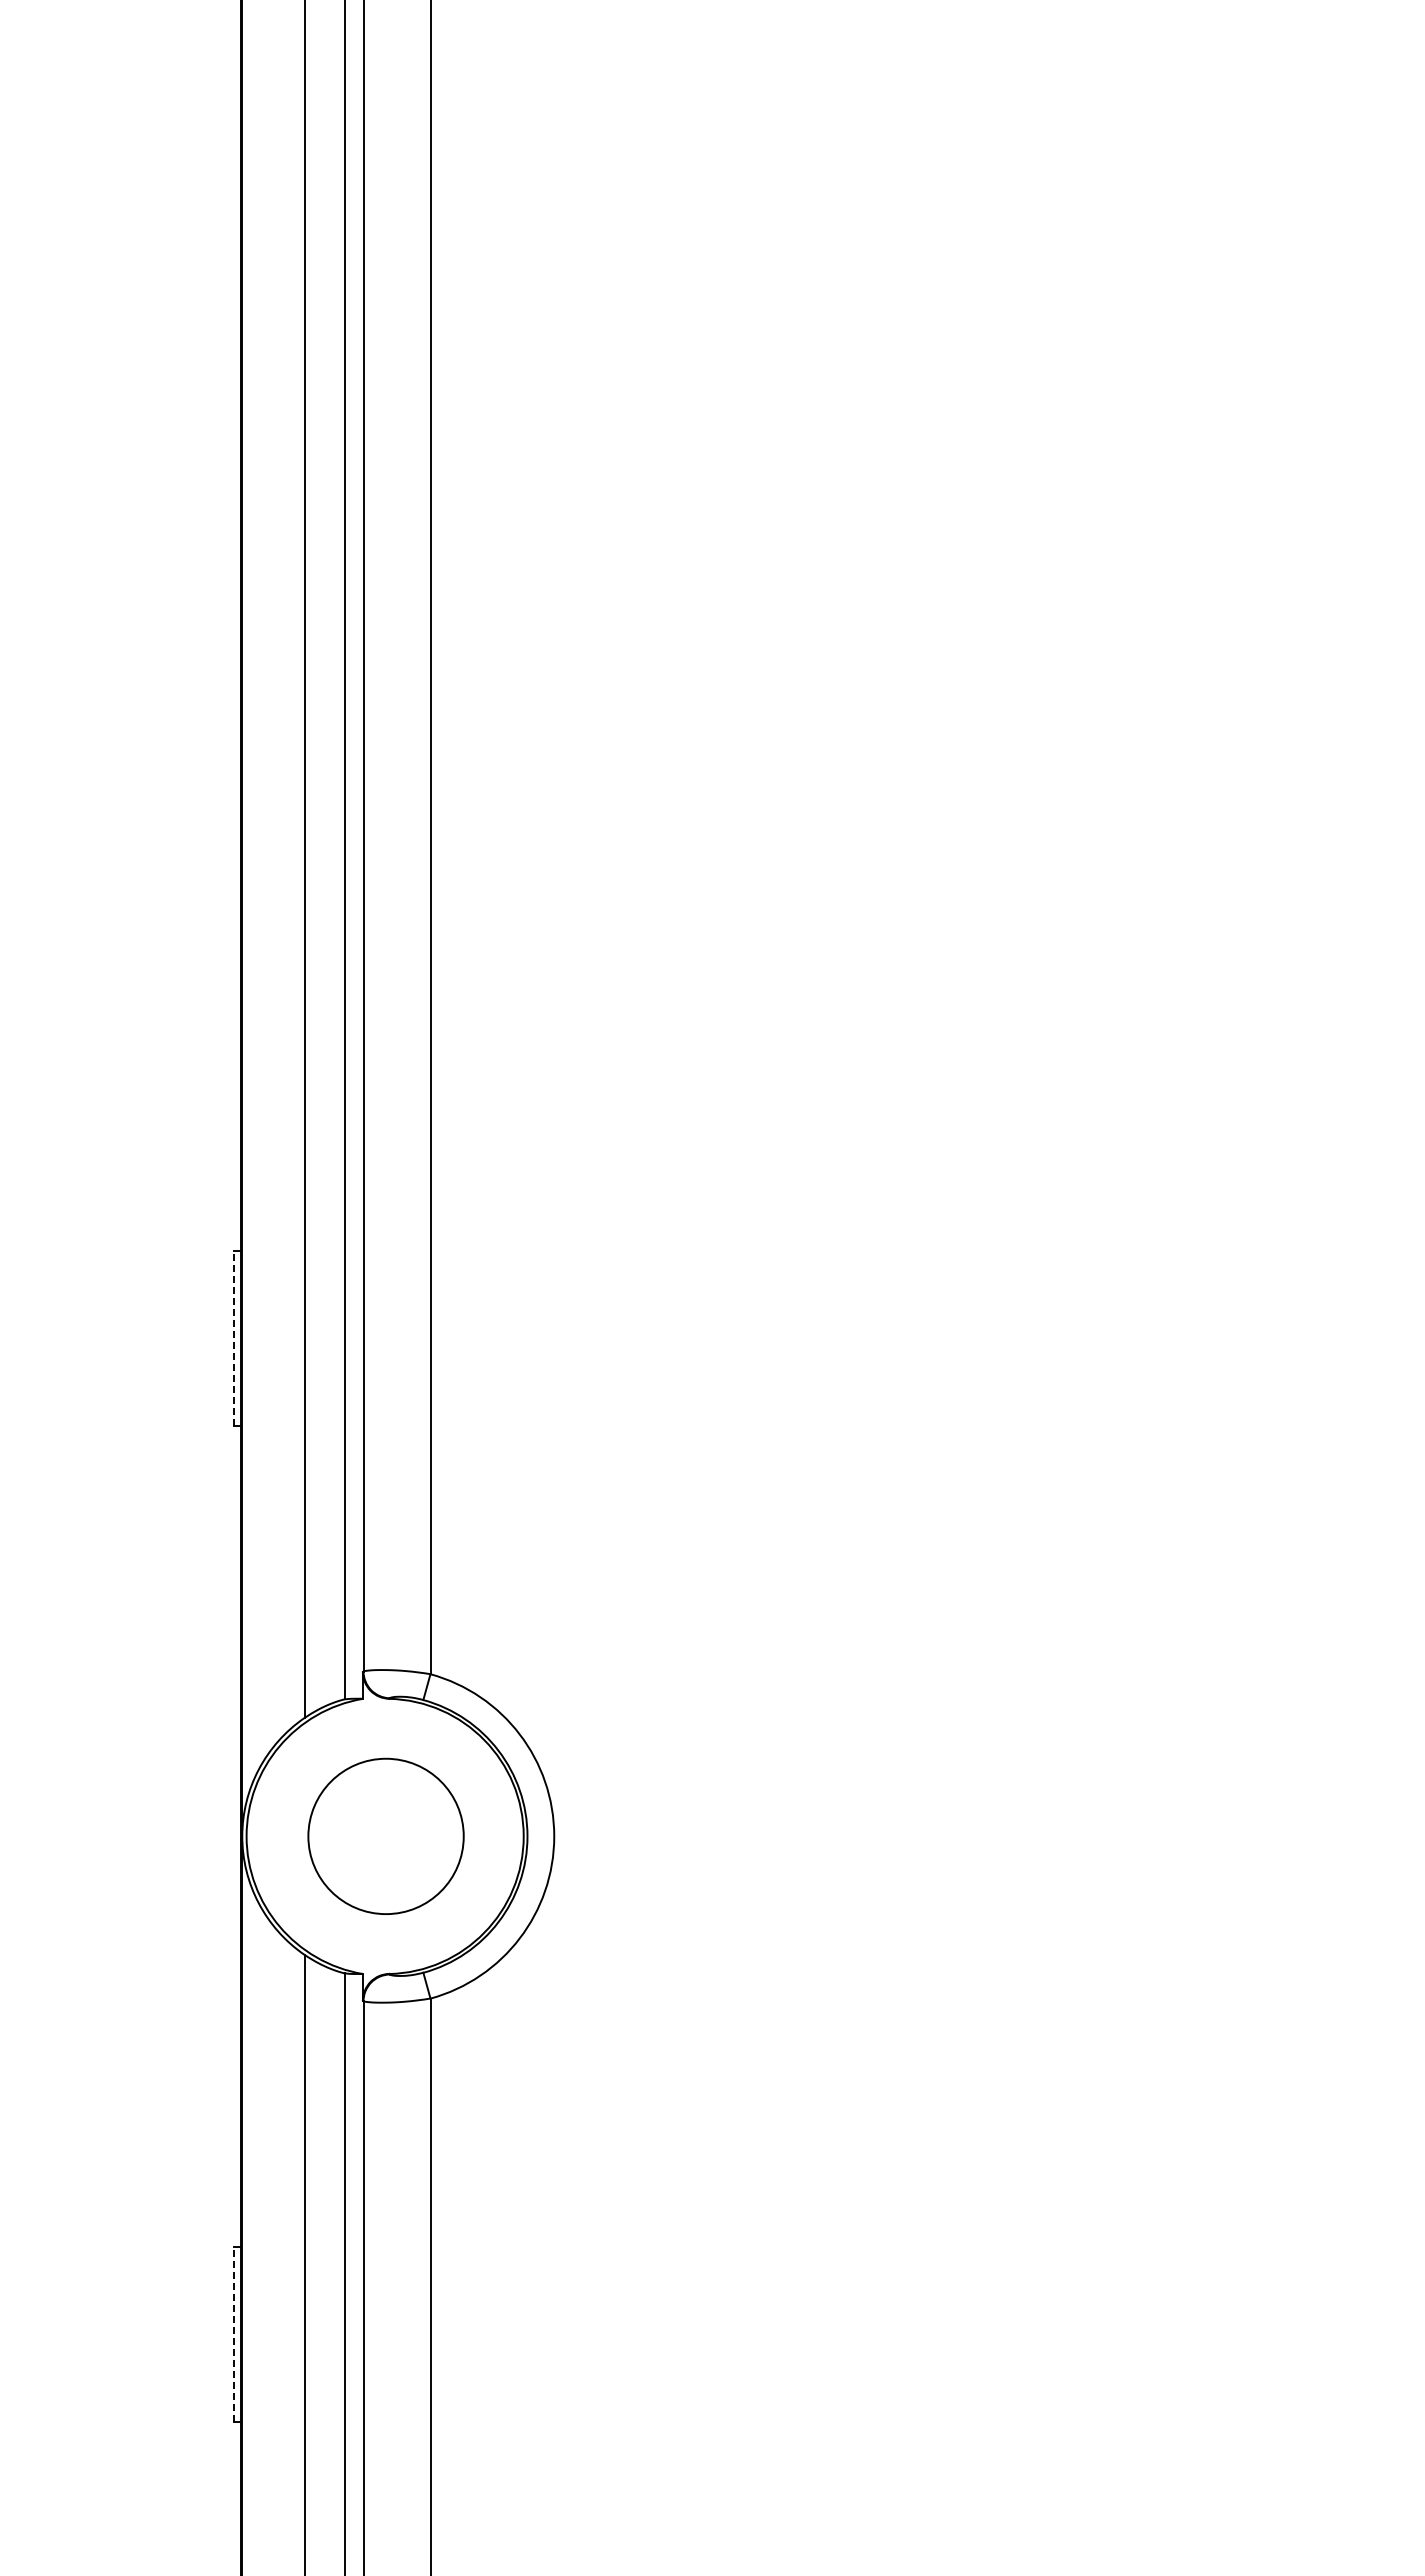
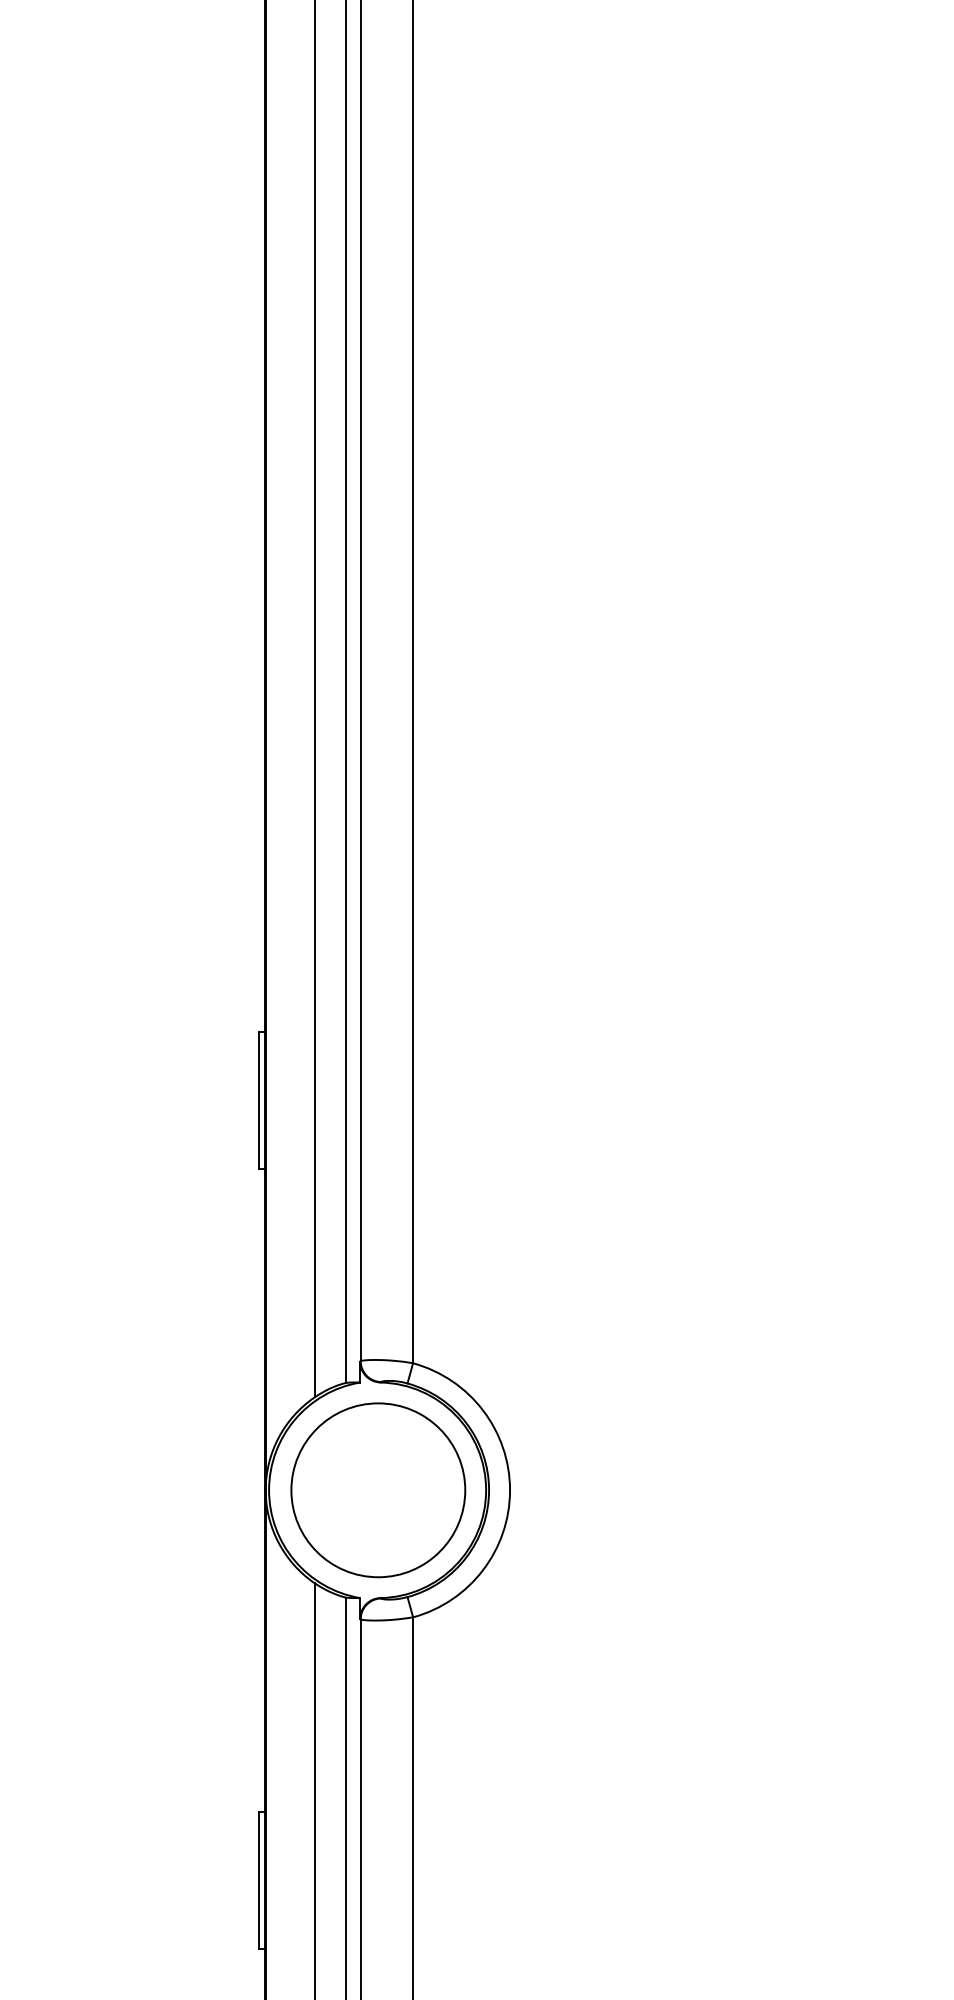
line: (234, 1338) -> (259, 1100), dashed -> solid
circle: (385, 1836) -> (377, 1490), size x1.43
line: (234, 2333) -> (259, 1879), dashed -> solid

